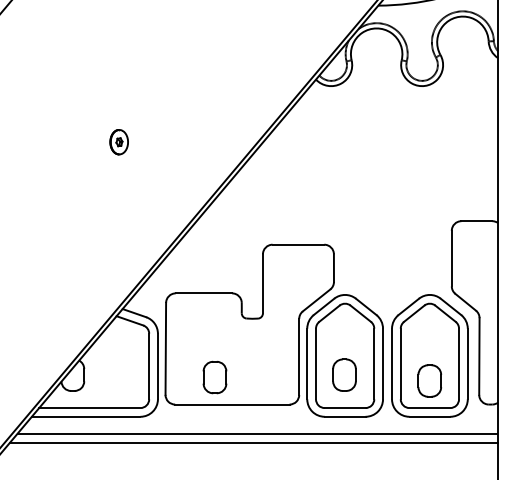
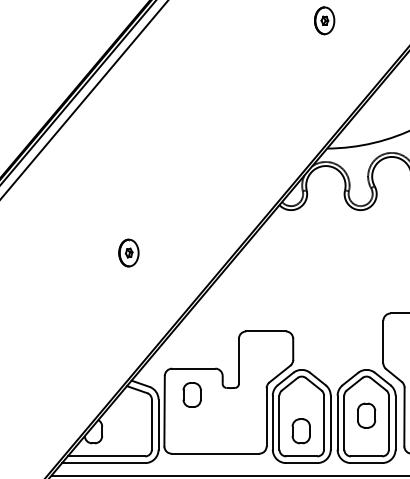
part: (118, 141) -> (128, 252), size x1.43
part: (214, 376) -> (191, 394), moved
part: (429, 380) -> (366, 415), moved

